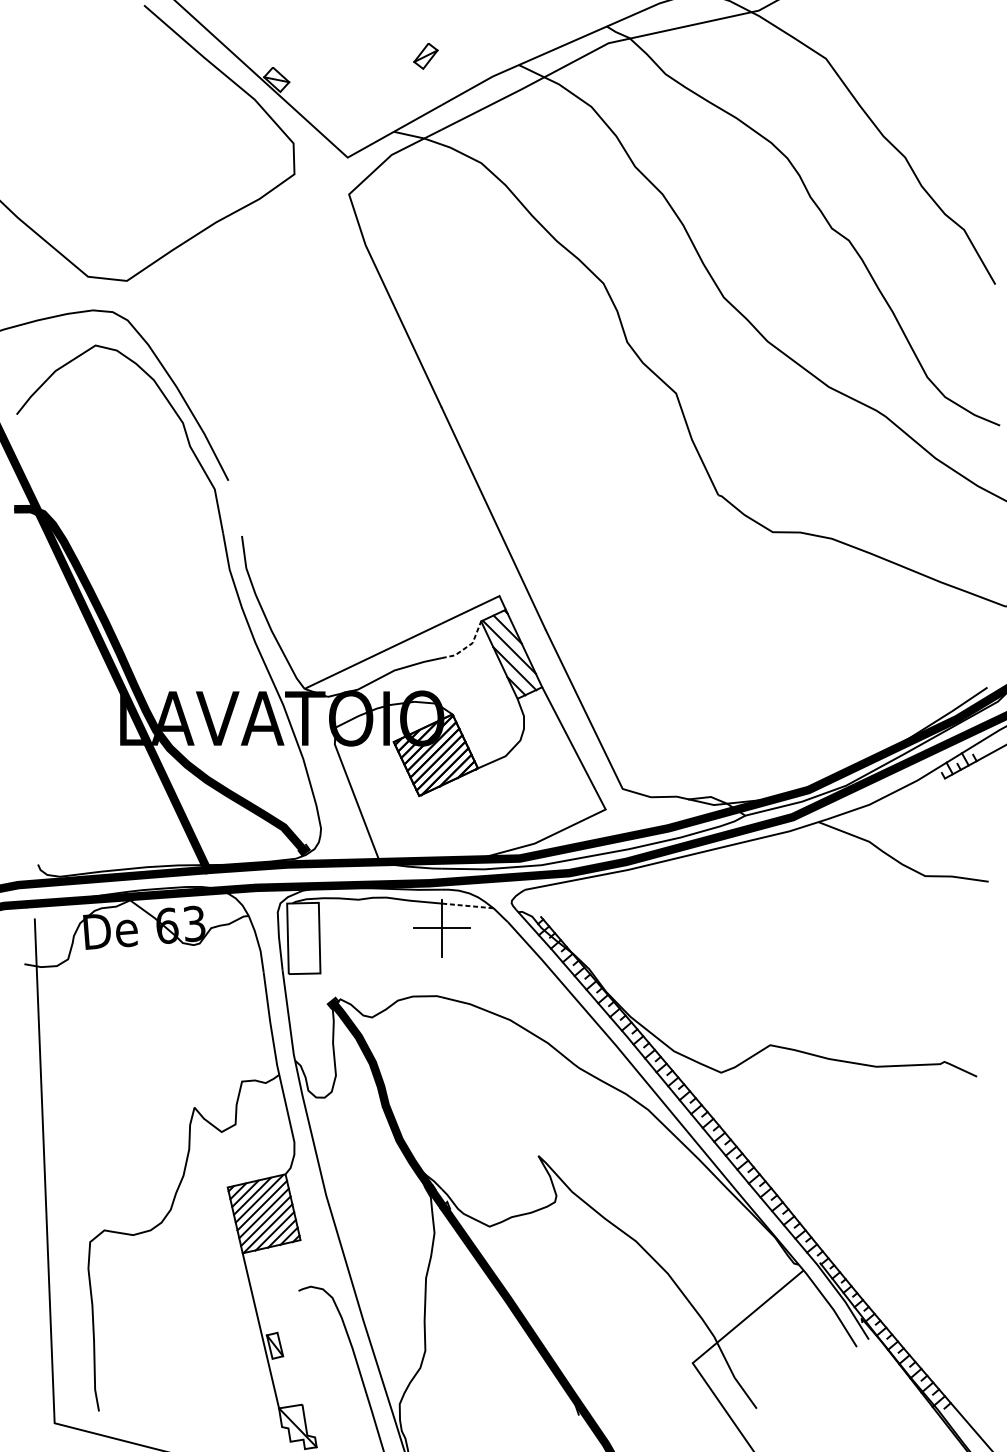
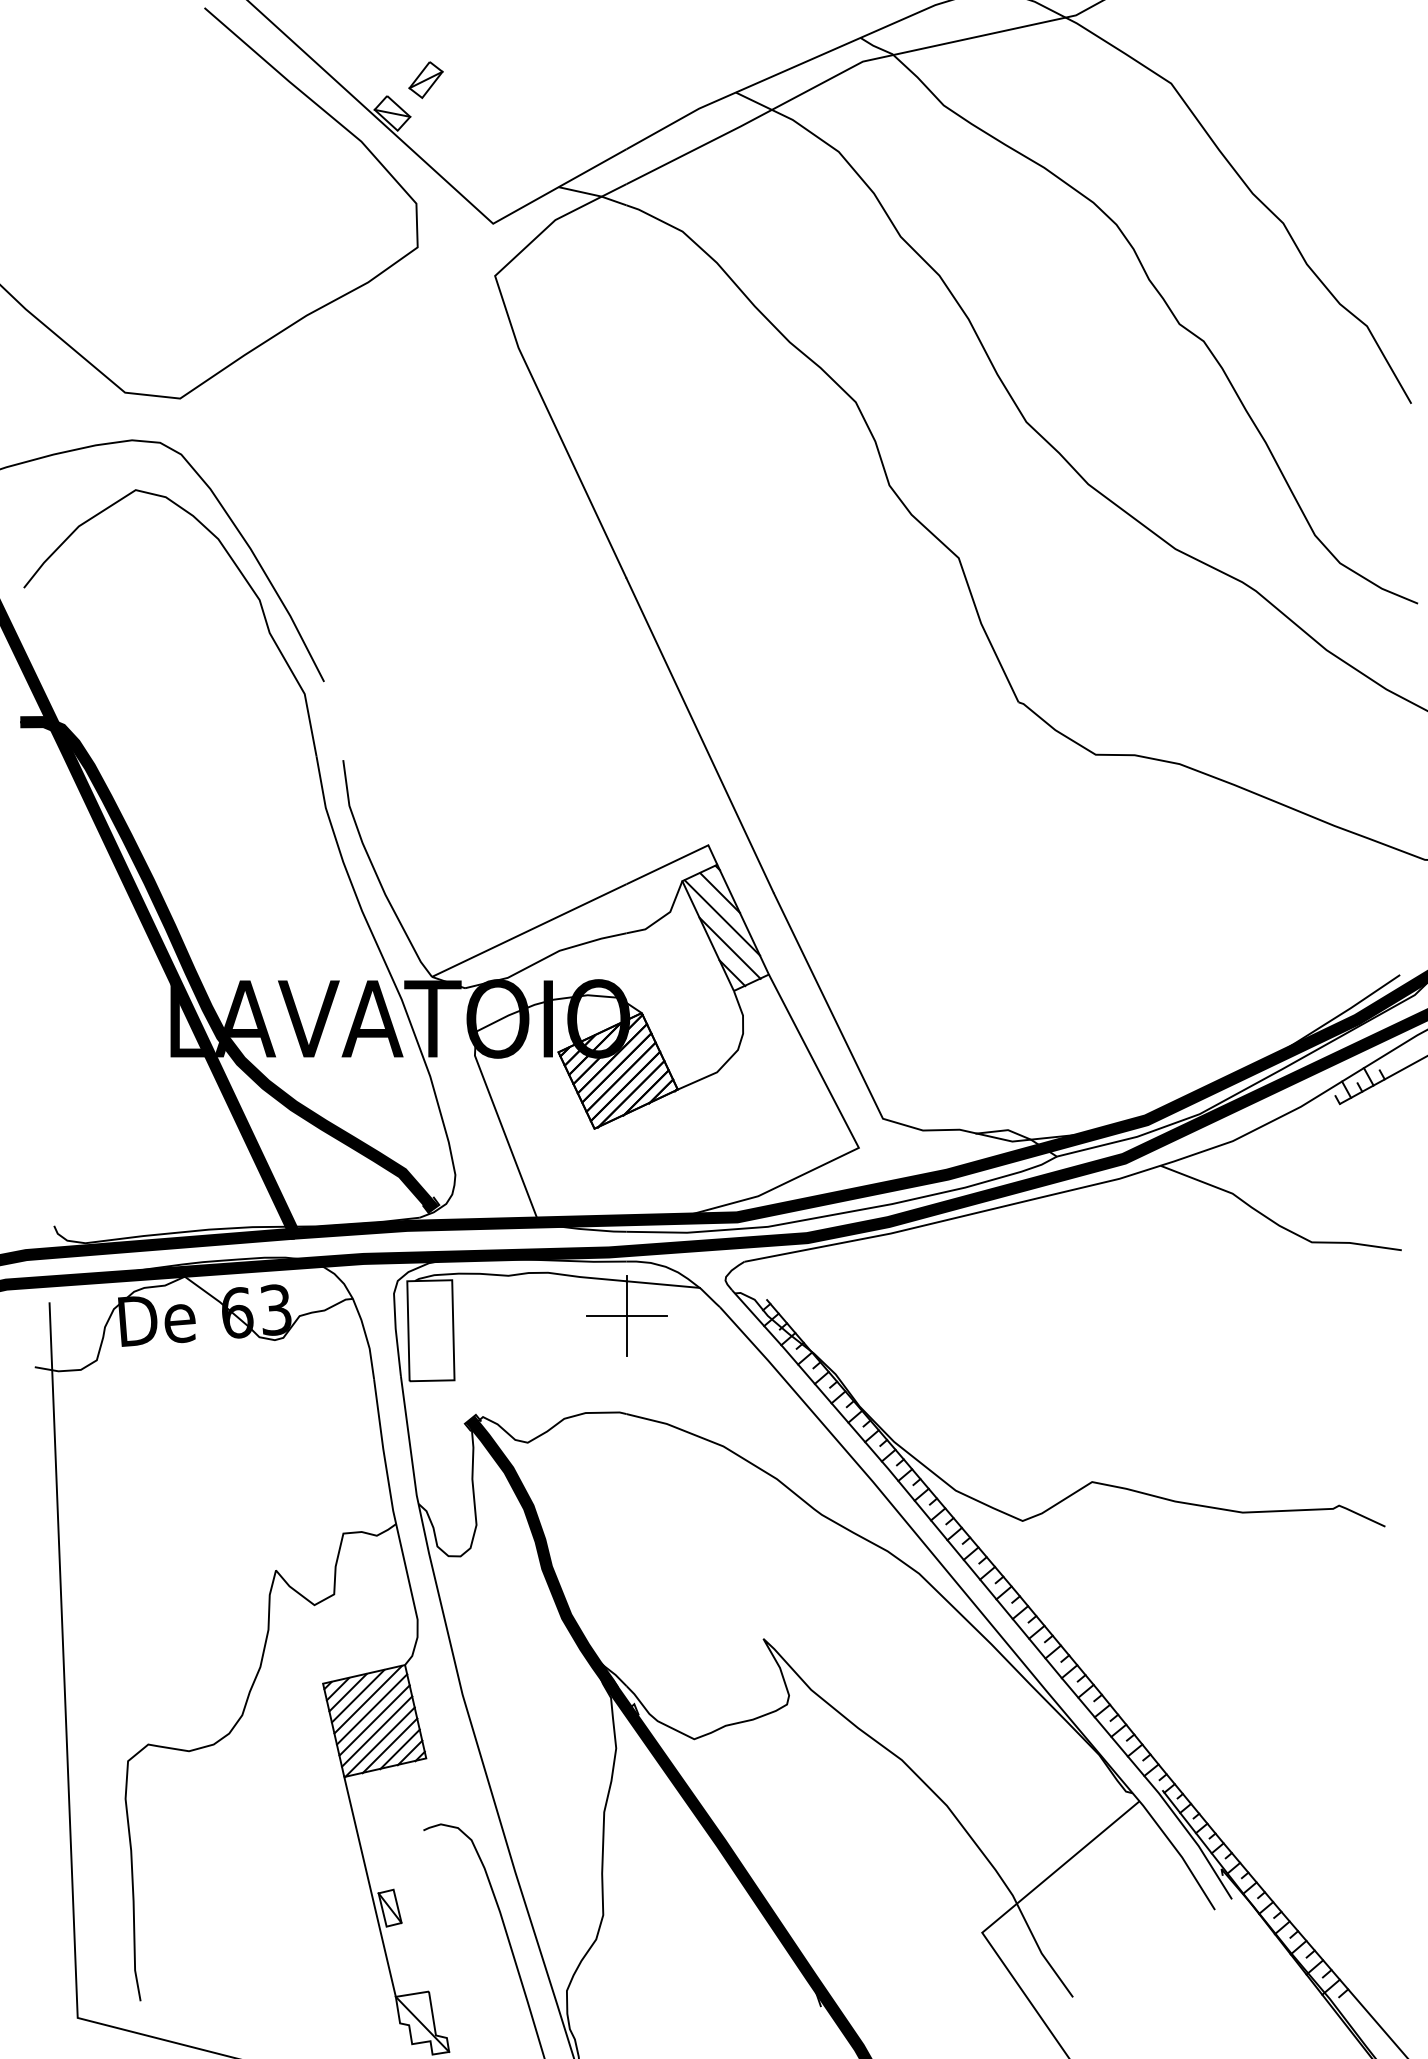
part: (425, 55) -> (425, 79), moved
line: (467, 646) -> (663, 916), dashed -> solid
line: (467, 905) -> (663, 1284), dashed -> solid

